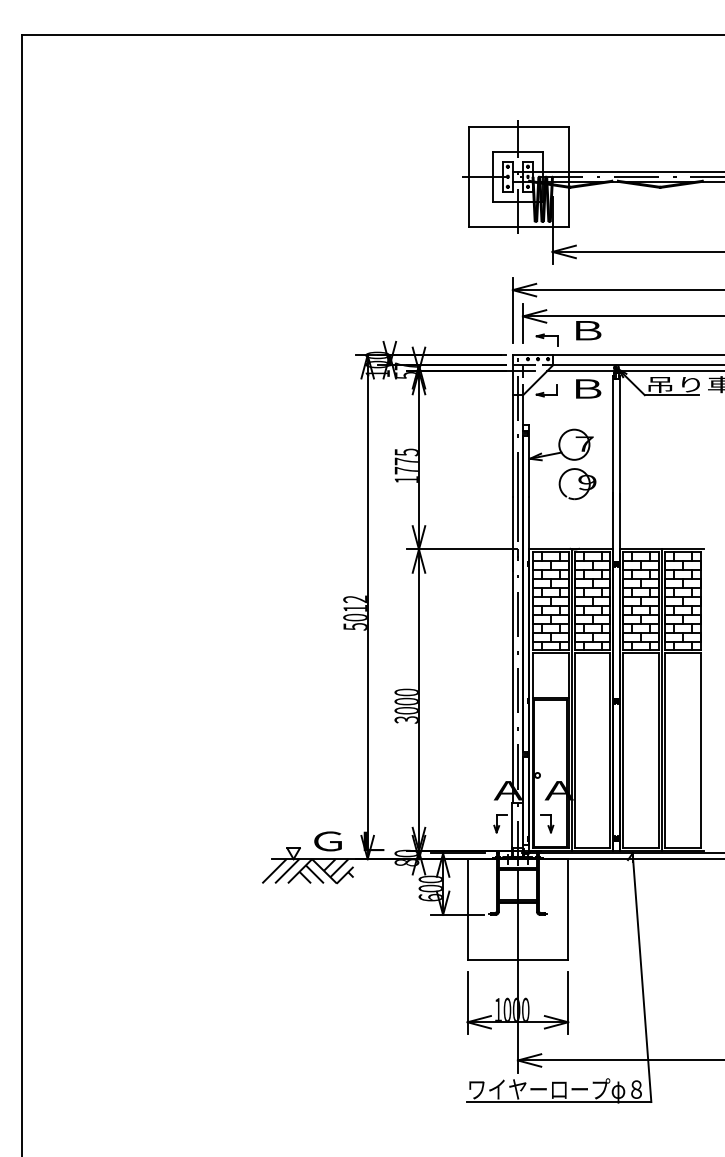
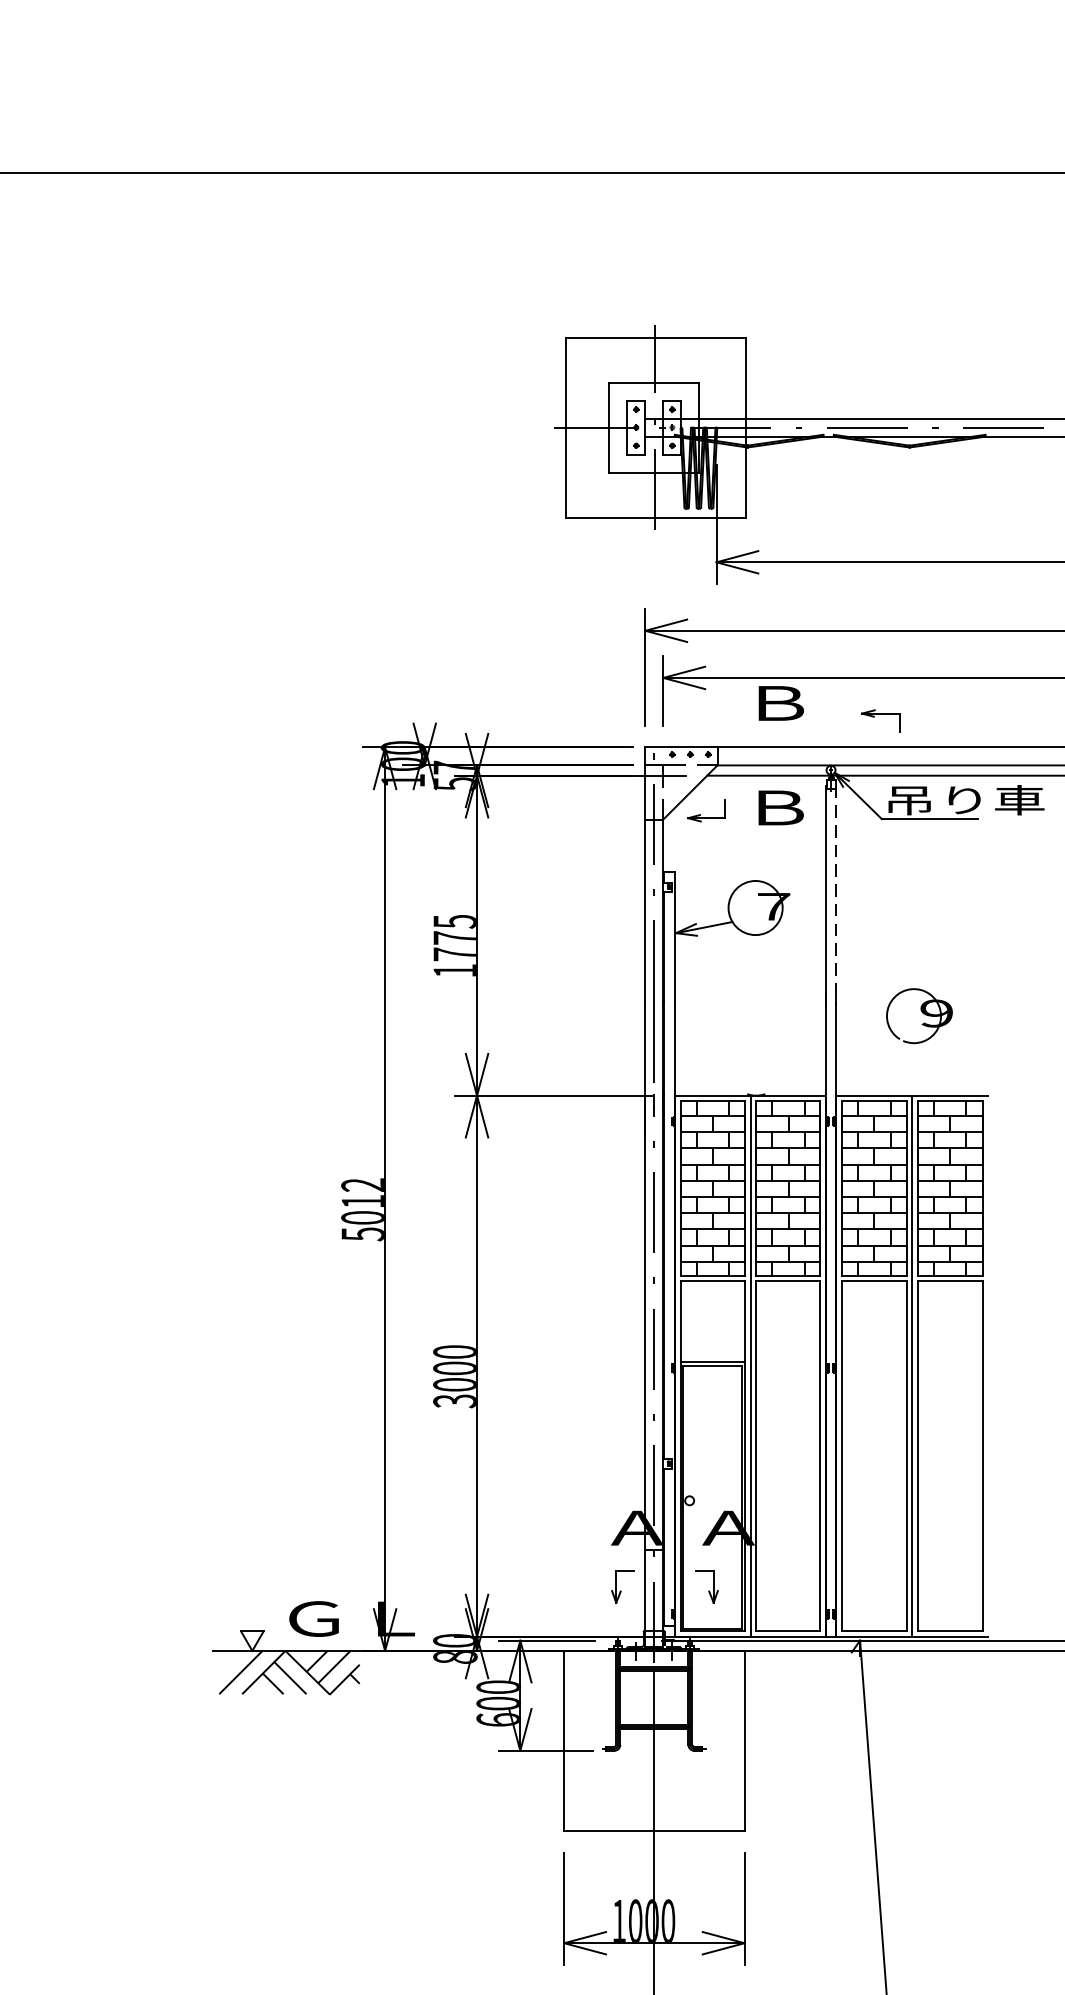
part: (546, 339) -> (879, 719), moved
line: (619, 438) -> (836, 896), solid -> dashed
part: (577, 484) -> (918, 1016), moved
line: (274, 871) -> (218, 1672), removed

